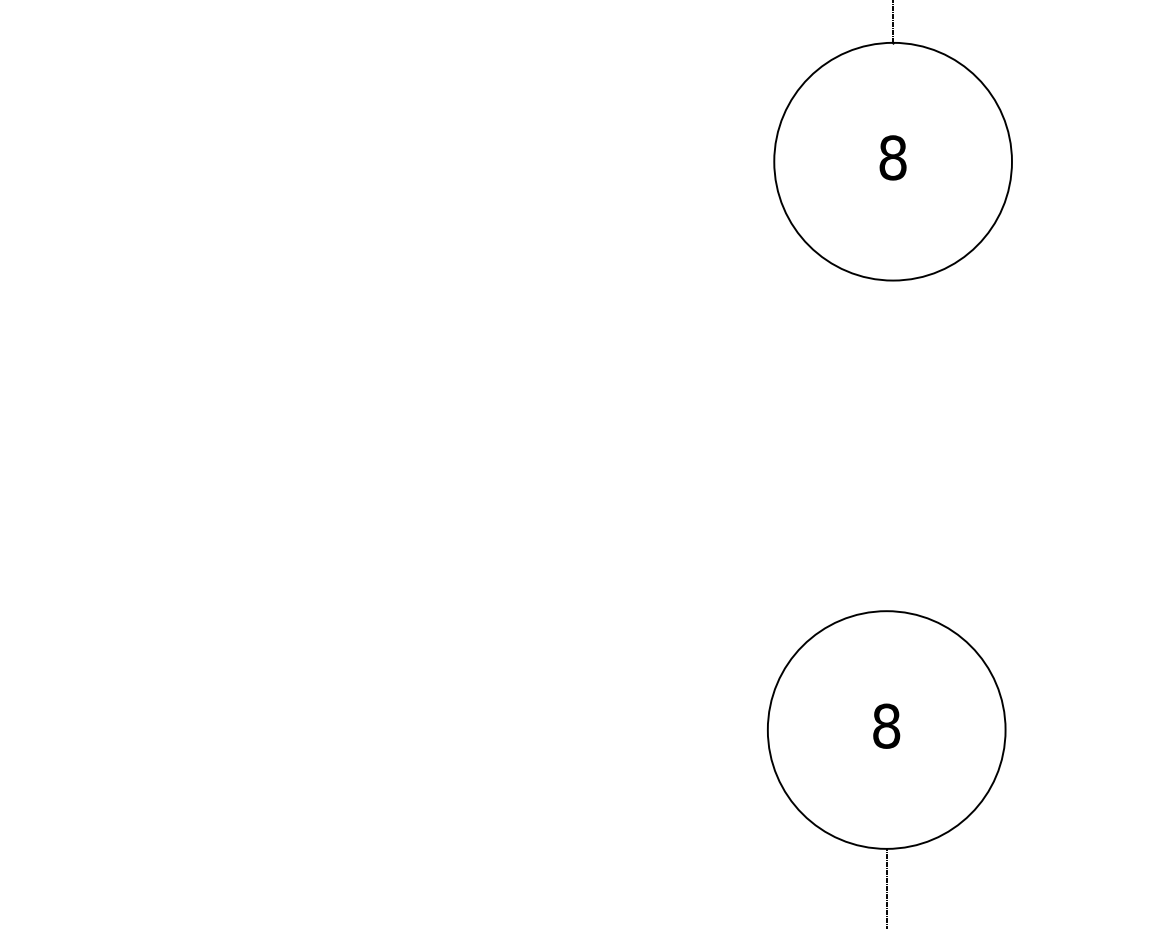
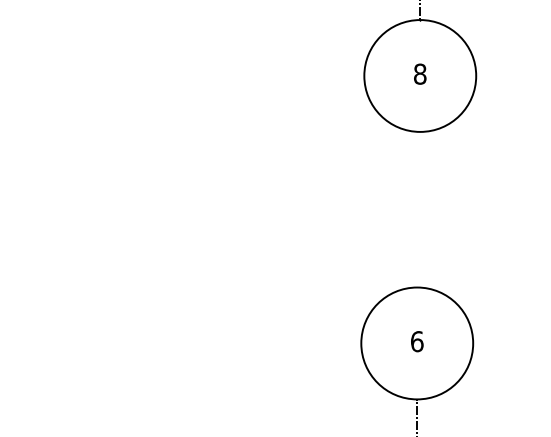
text: (887, 725) -> (417, 341), 8 -> 6

